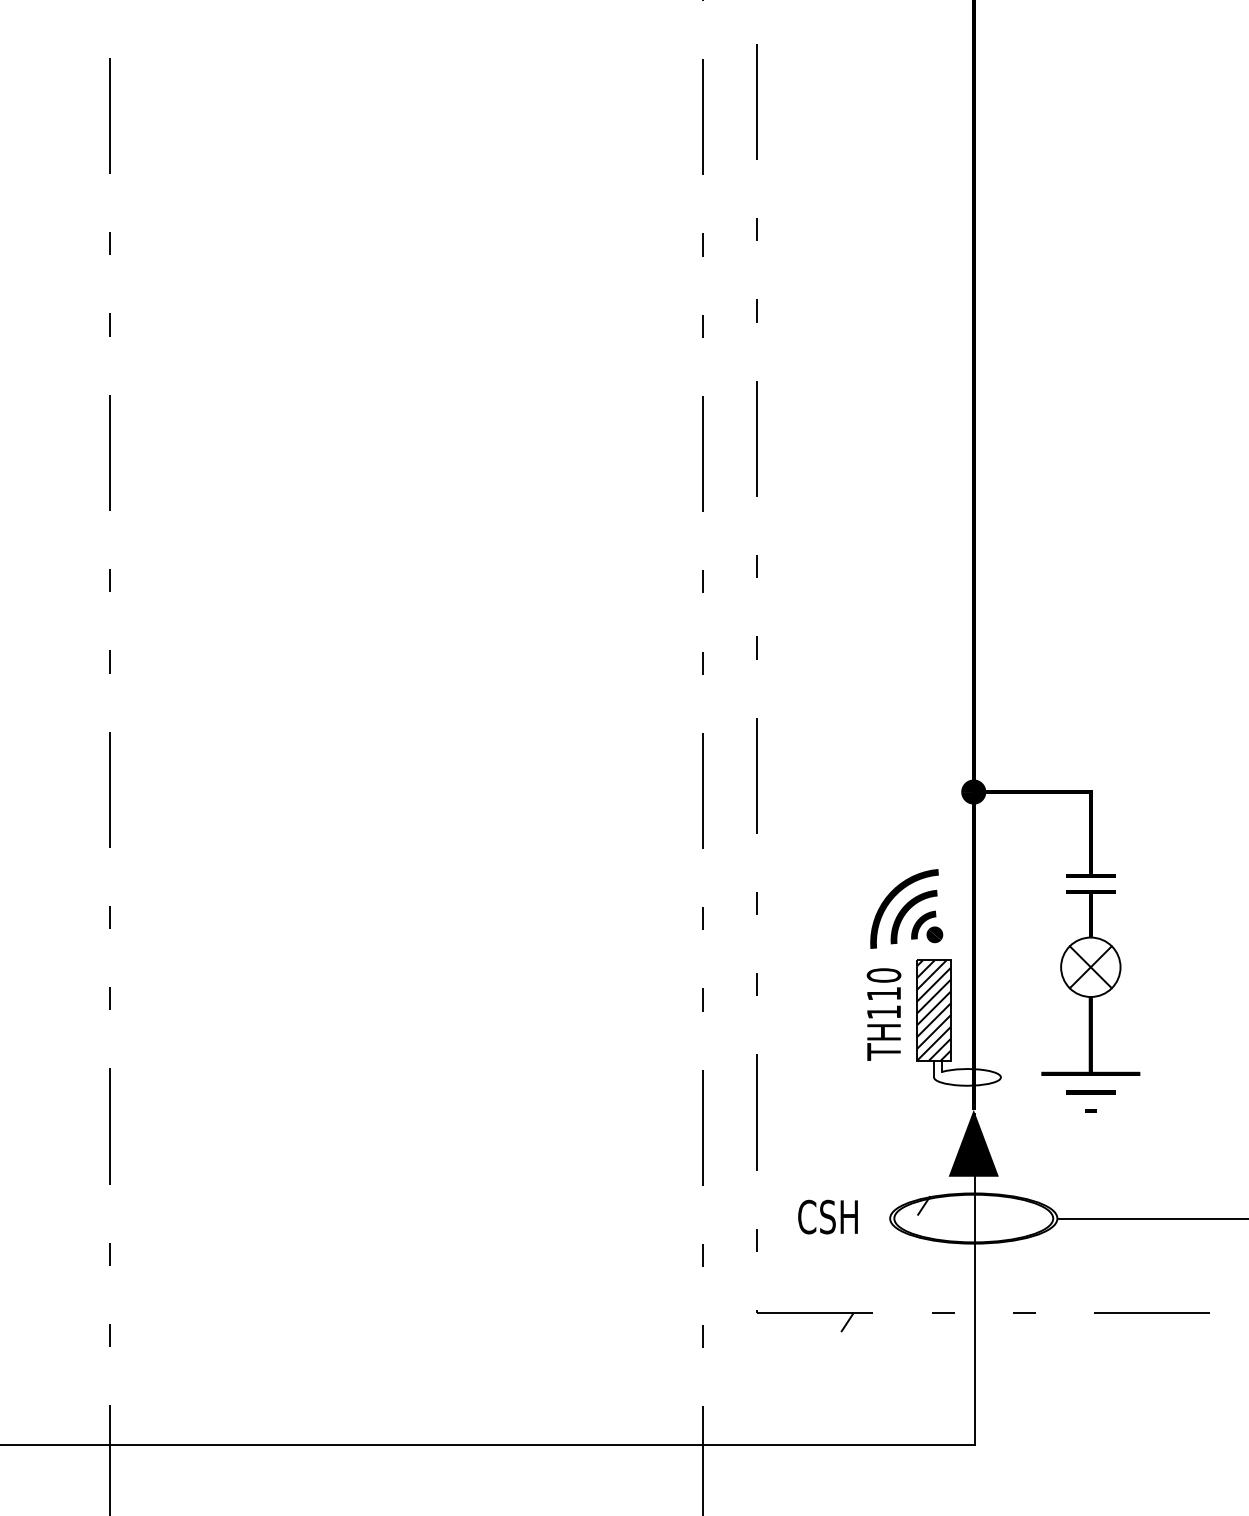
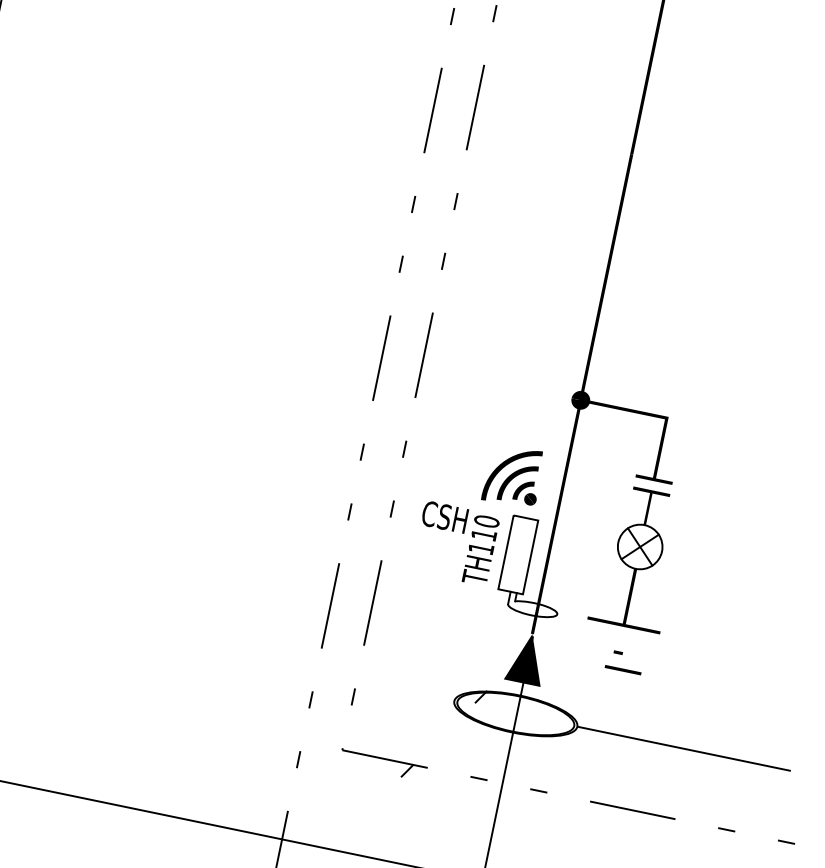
hatch: (933, 1010) -> (517, 554), removed
line: (1090, 1092) -> (622, 670), moved
text: (827, 1216) -> (444, 516), moved

